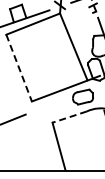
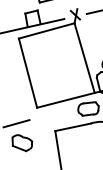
line: (19, 68) -> (28, 73), dashed -> solid
line: (69, 117) -> (72, 127), dashed -> solid
part: (20, 137) -> (21, 142), added

